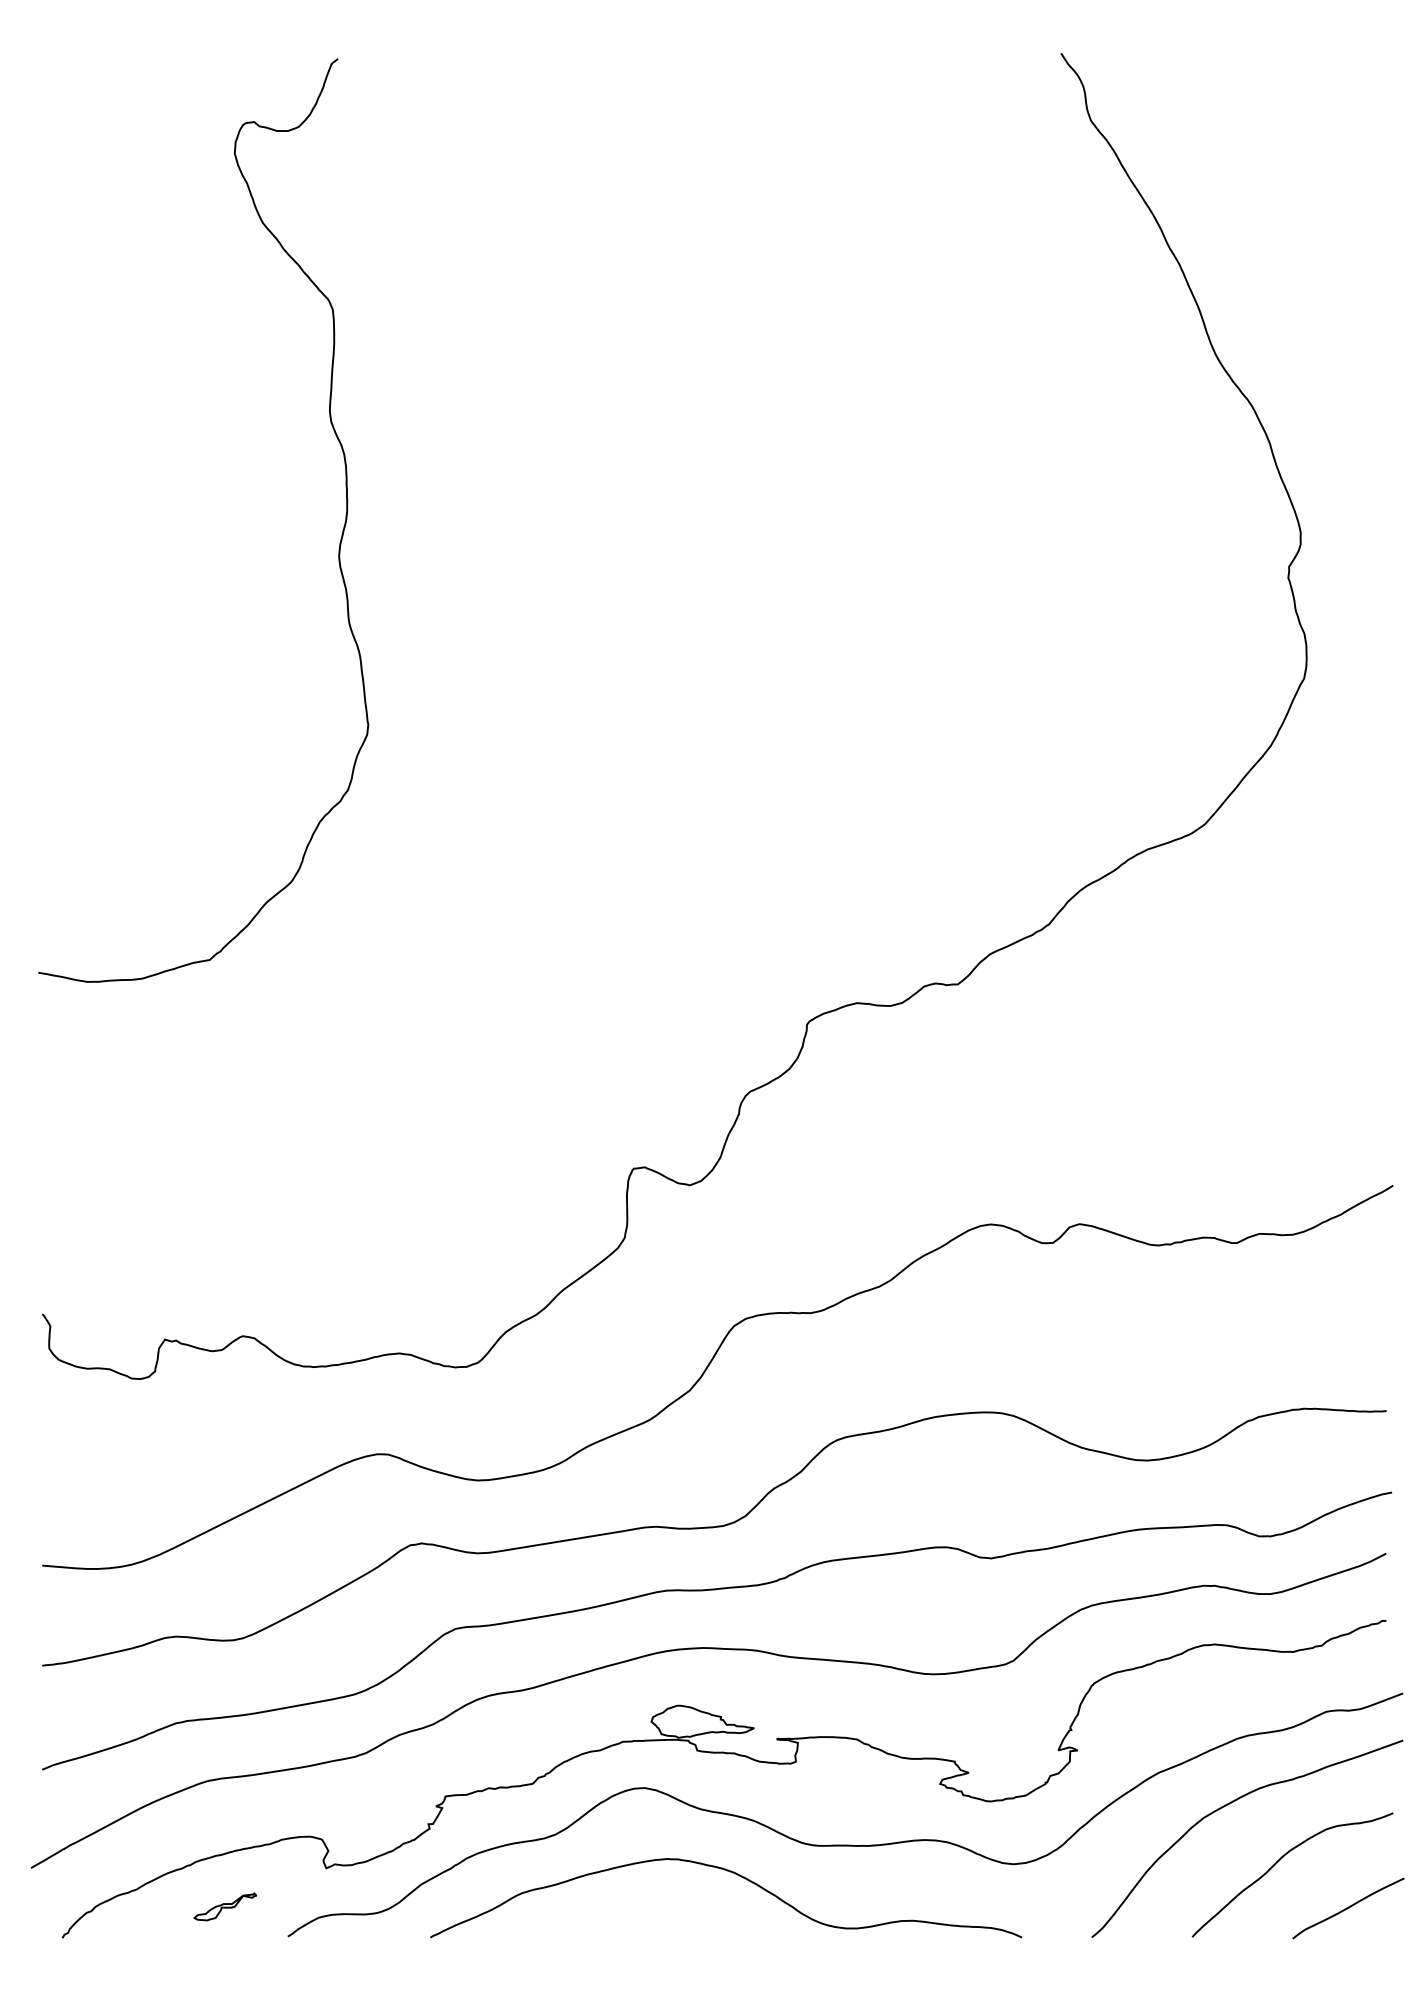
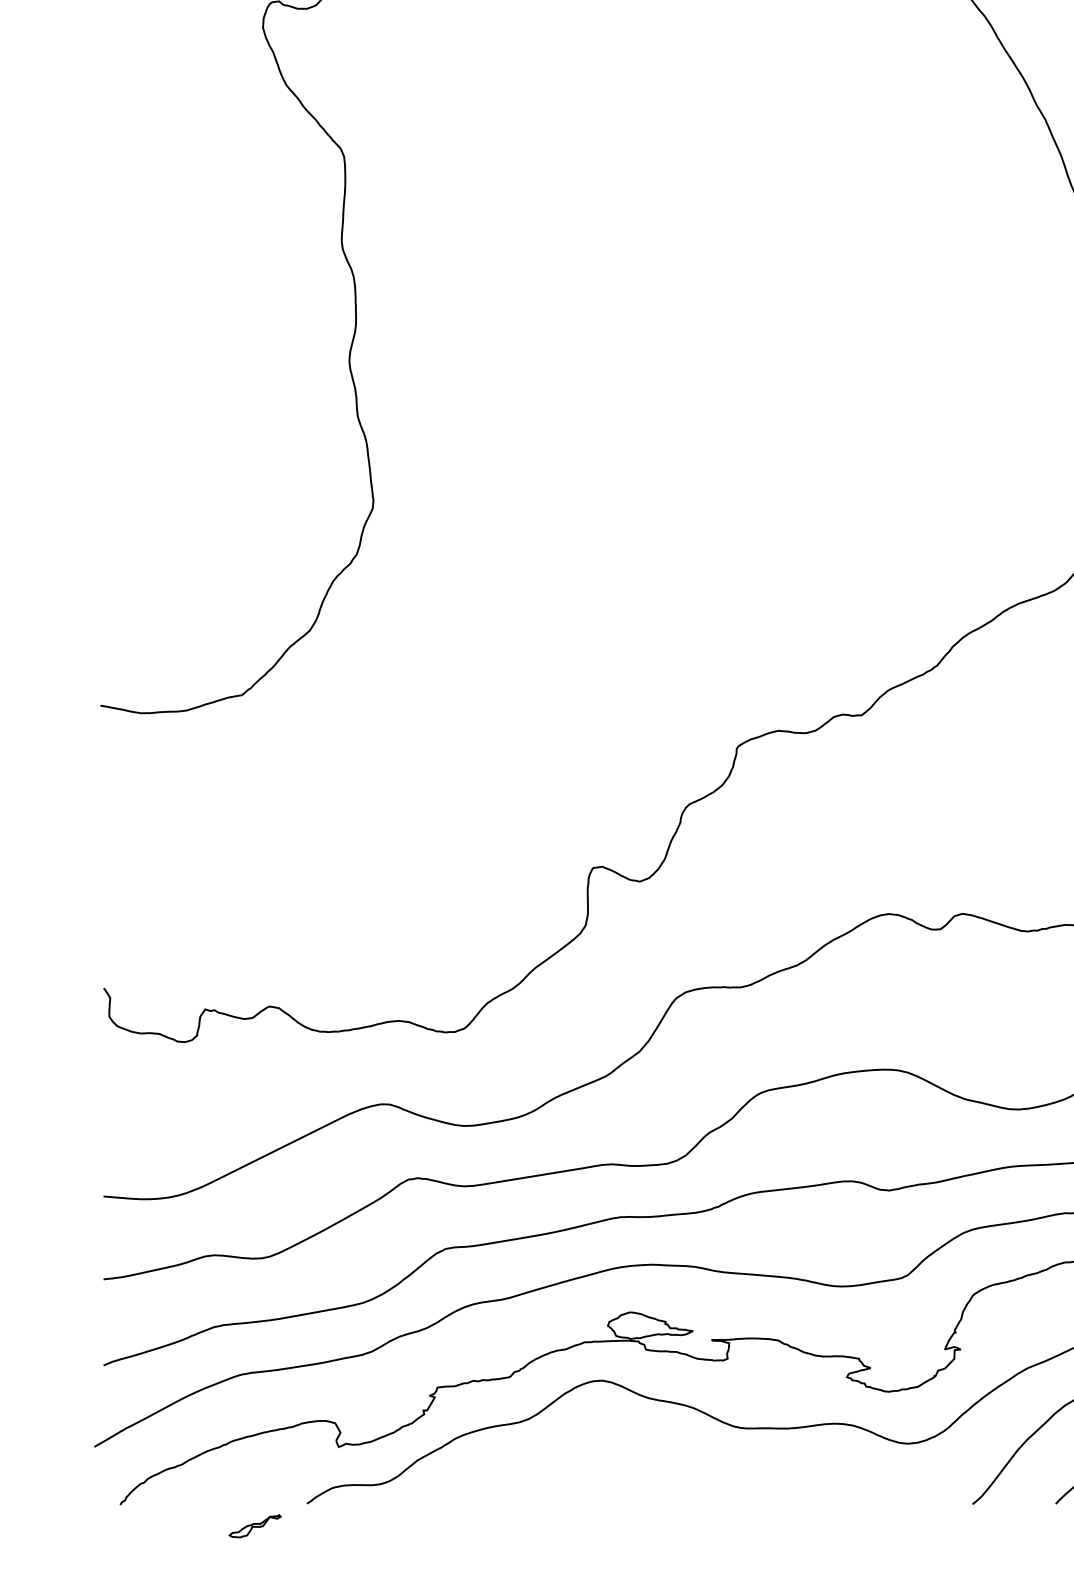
curve: (737, 1875) -> (679, 1453), removed
part: (225, 1906) -> (255, 1525), moved

